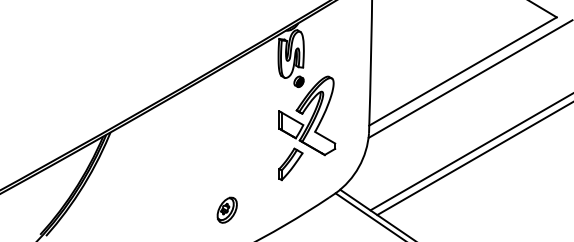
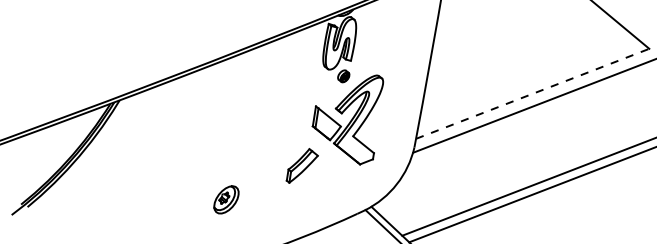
line: (463, 71) -> (533, 93), solid -> dashed
part: (290, 164) -> (302, 166), moved
part: (226, 209) -> (225, 198), moved

